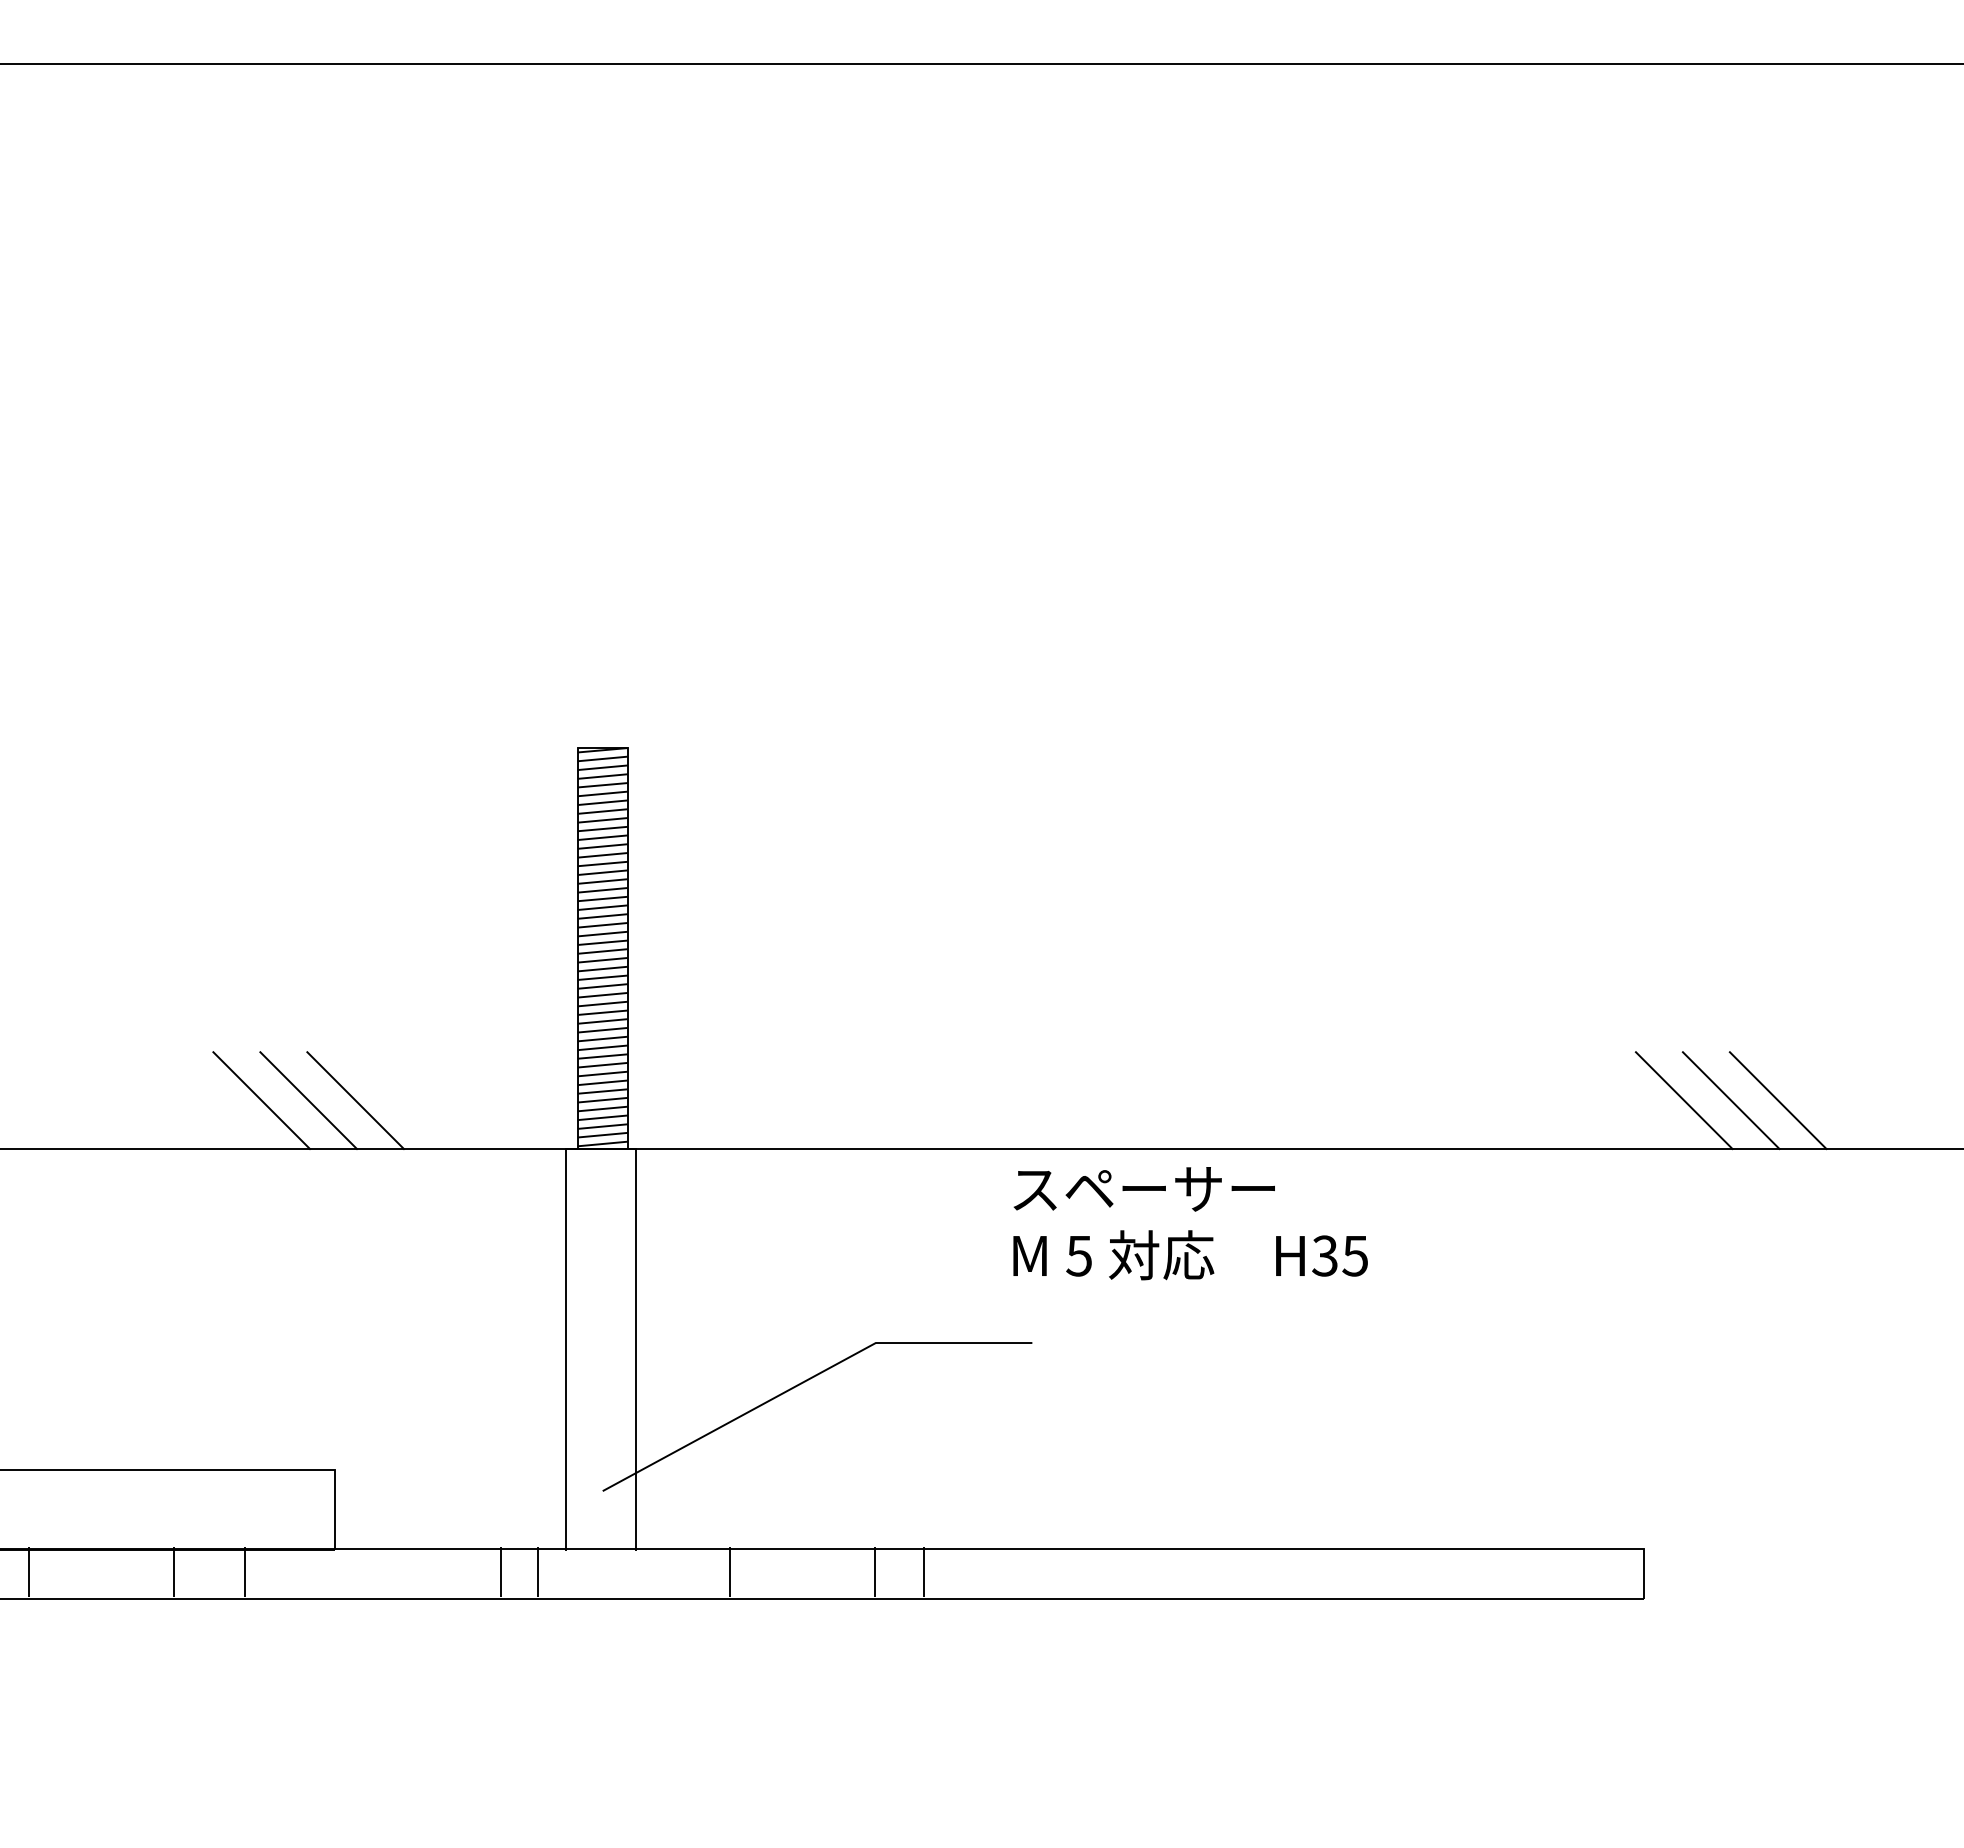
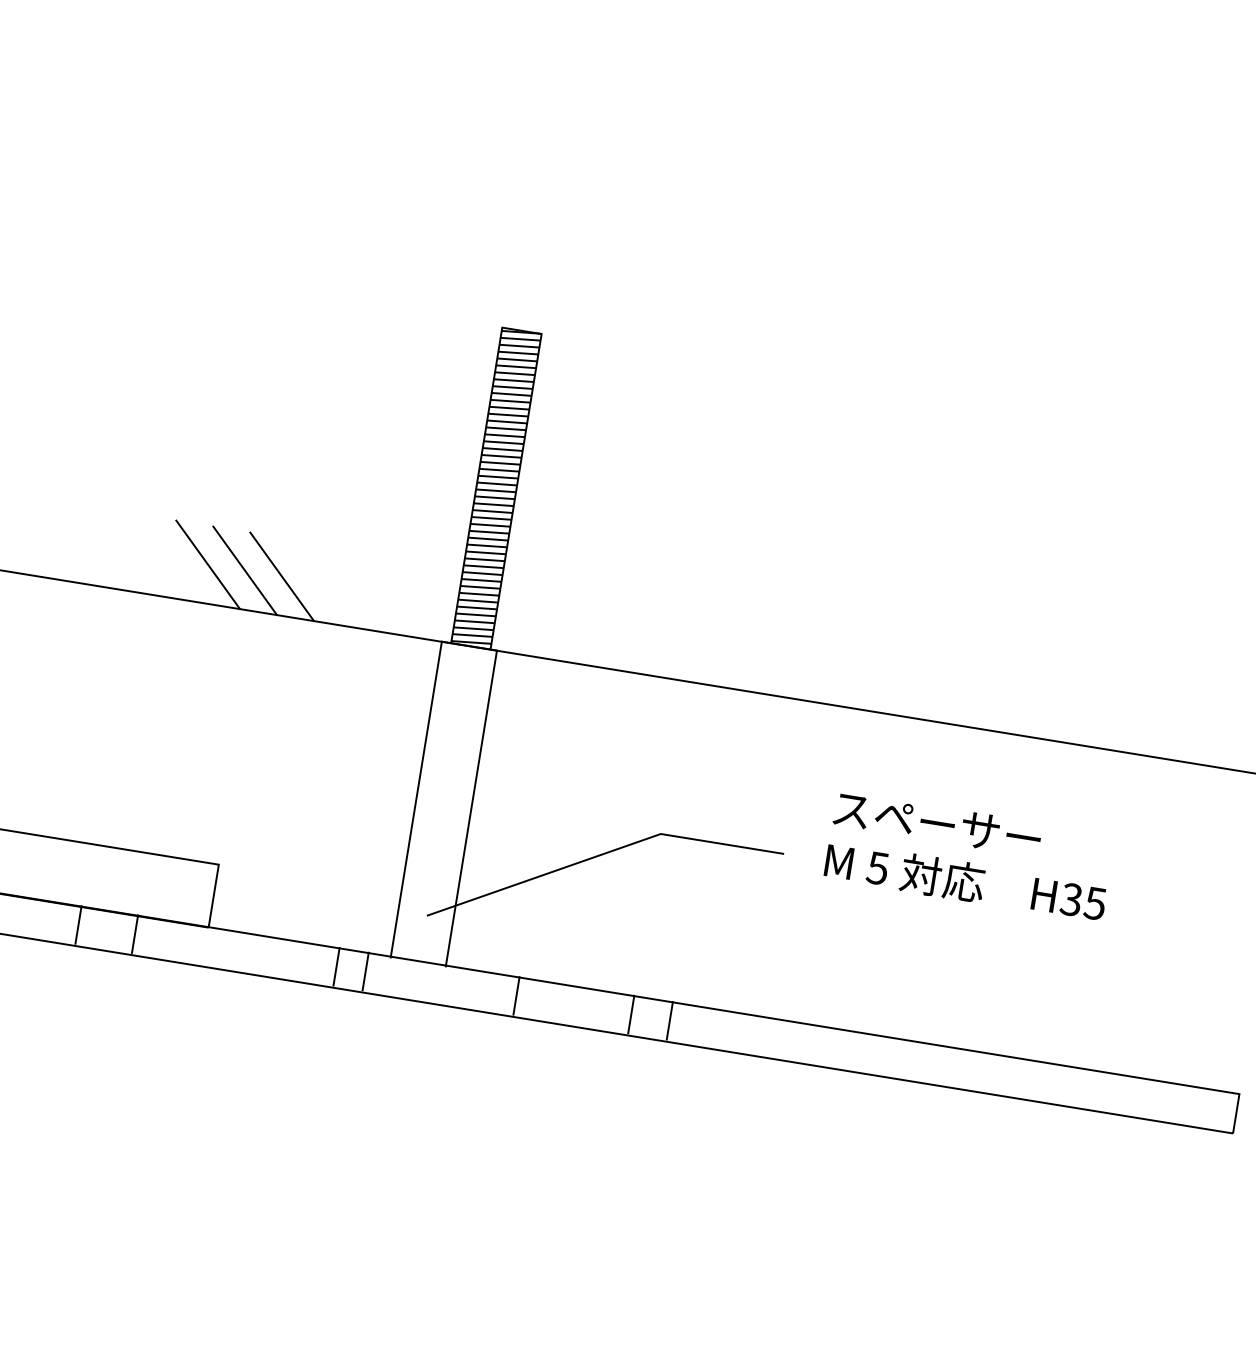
text: (1190, 1223) -> (969, 856), moved

